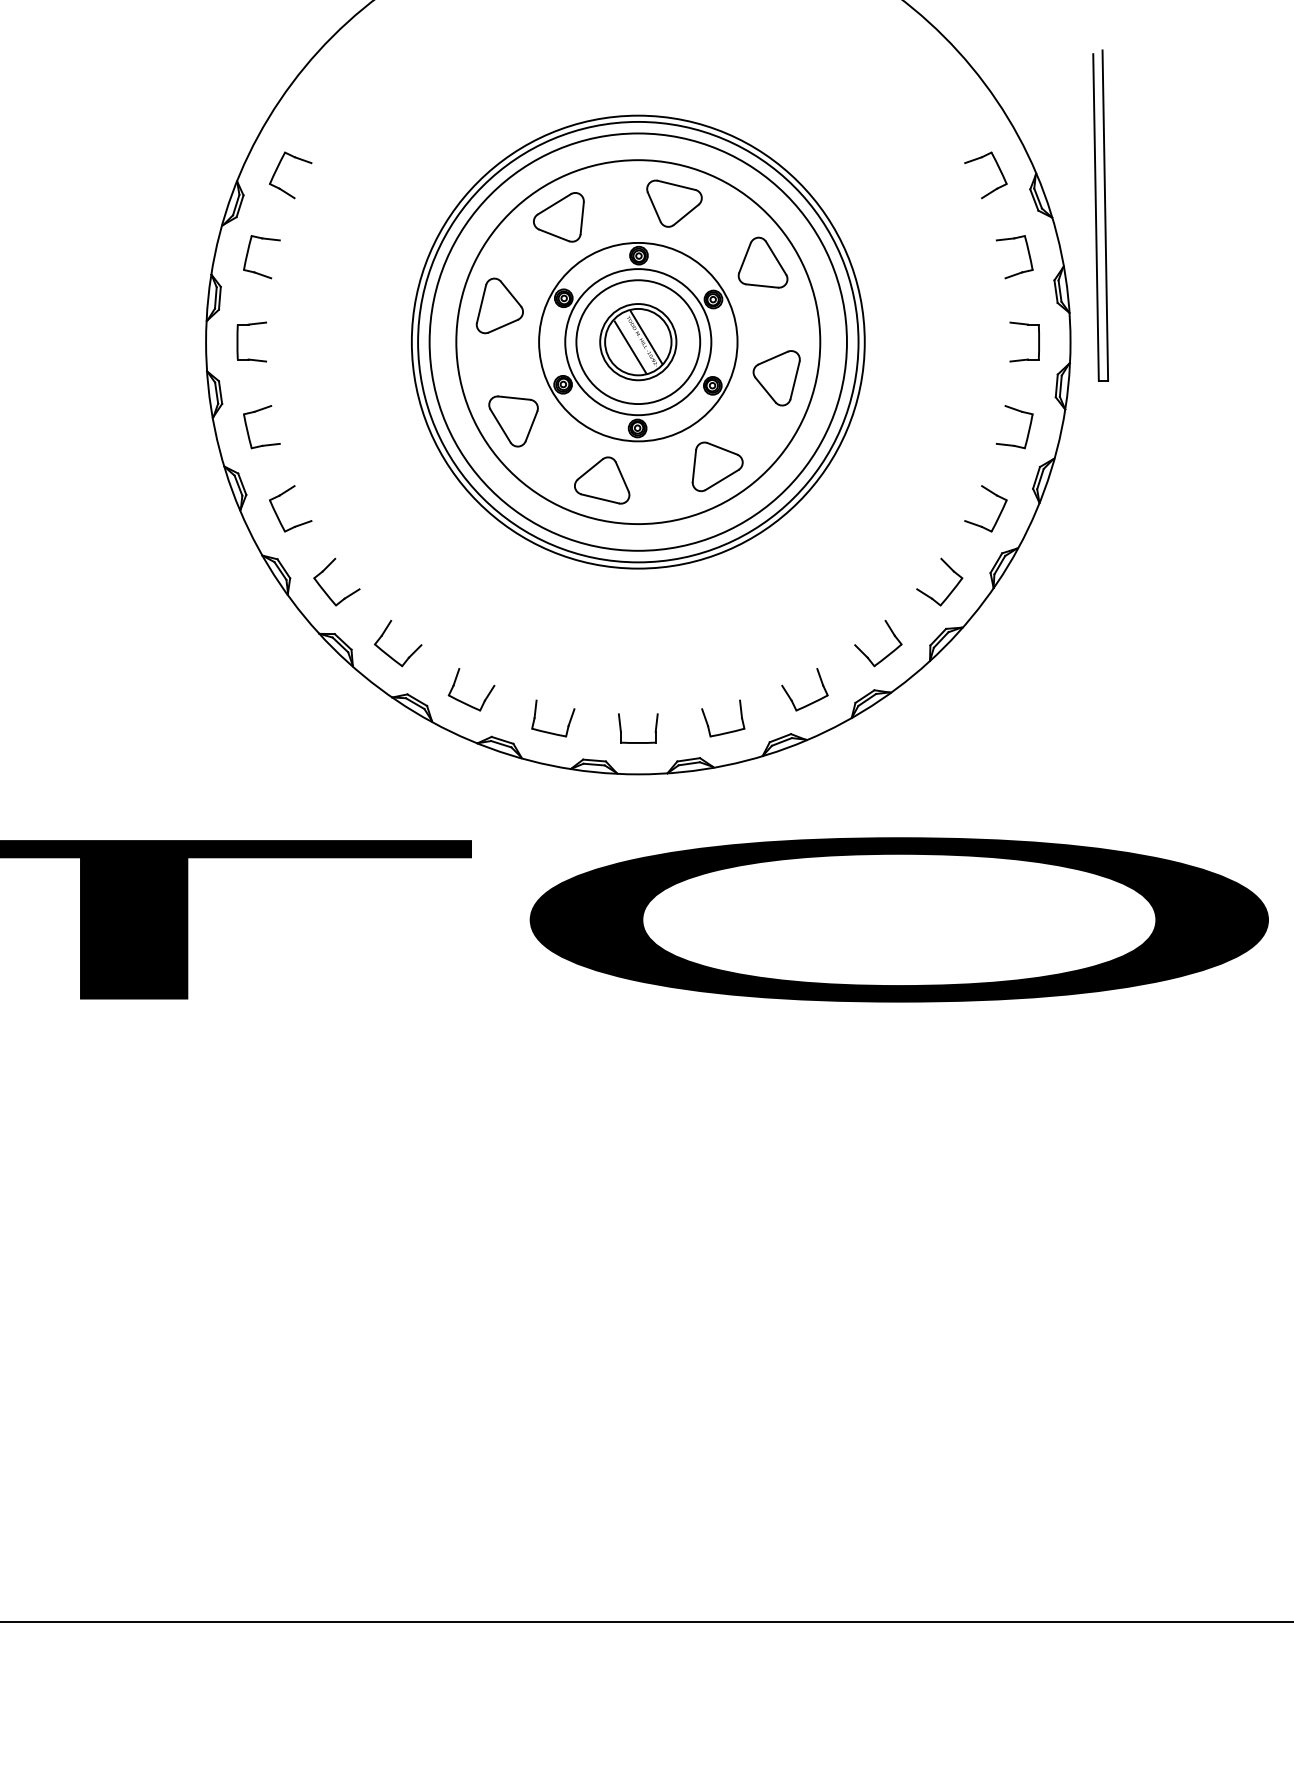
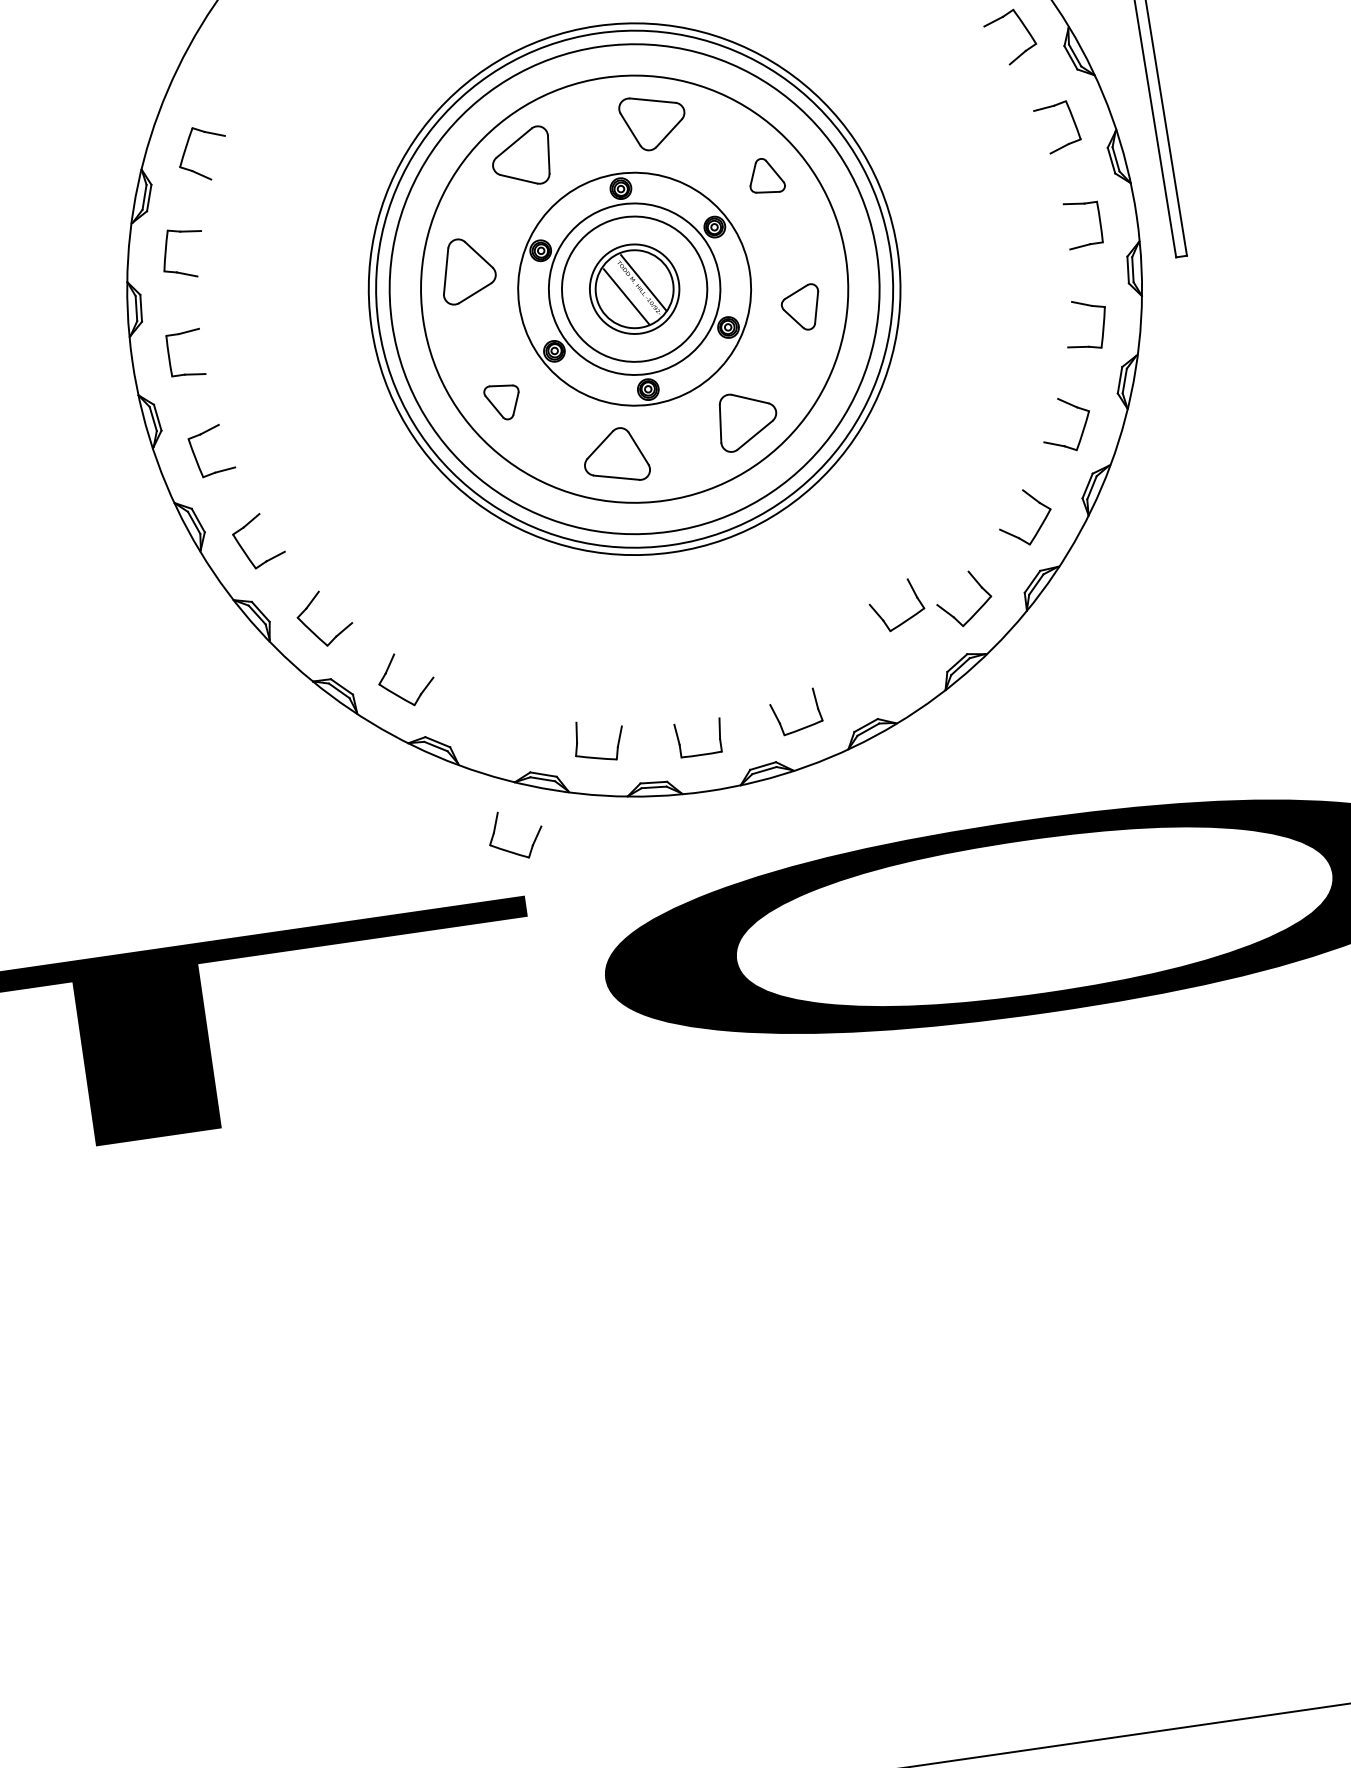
part: (762, 262) -> (765, 175), size x0.6
part: (776, 378) -> (801, 308), size x0.7
part: (513, 421) -> (502, 402), size x0.6
part: (465, 702) -> (510, 850), moved
part: (811, 702) -> (906, 619), moved

